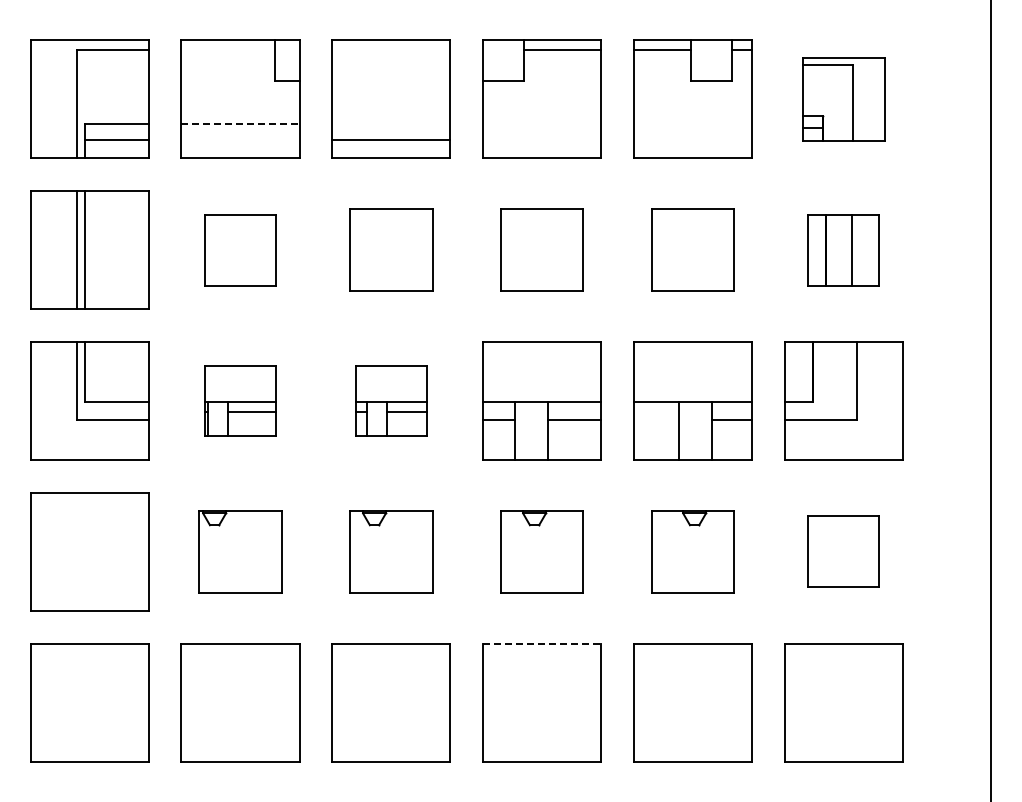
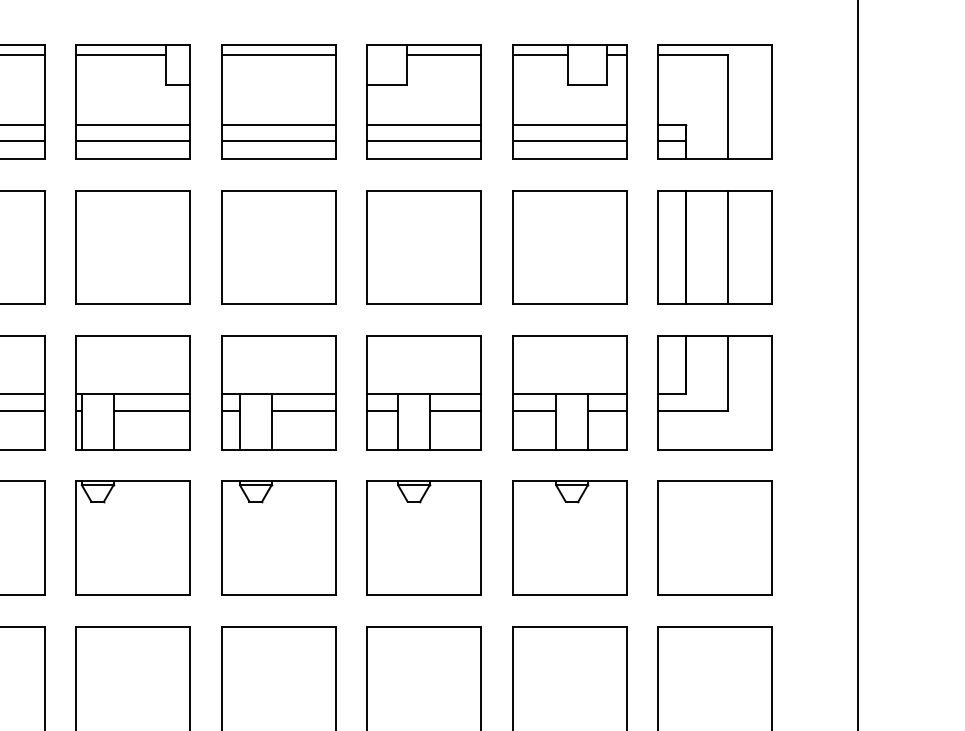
line: (227, 50) -> (120, 54), added
line: (391, 50) -> (279, 54), added
part: (843, 98) -> (714, 101), size x1.43
line: (240, 123) -> (133, 125), dashed -> solid
line: (391, 123) -> (279, 125), added
line: (542, 123) -> (424, 125), added
line: (692, 123) -> (569, 125), added
line: (240, 139) -> (133, 140), added
line: (542, 139) -> (424, 140), added
line: (692, 139) -> (569, 140), added
part: (240, 249) -> (133, 246), size x1.67
part: (390, 249) -> (278, 246), size x1.43
part: (541, 249) -> (423, 246), size x1.43
part: (692, 249) -> (569, 246), size x1.43
part: (843, 249) -> (714, 246), size x1.67
part: (240, 400) -> (133, 392), size x1.67
part: (390, 400) -> (278, 392), size x1.67
line: (655, 419) -> (533, 410), added
part: (240, 551) -> (133, 538), size x1.43
part: (390, 551) -> (278, 538), size x1.43
part: (541, 551) -> (423, 538), size x1.43
part: (692, 551) -> (569, 538), size x1.43
part: (843, 551) -> (714, 538), size x1.67
line: (542, 643) -> (424, 626), dashed -> solid

